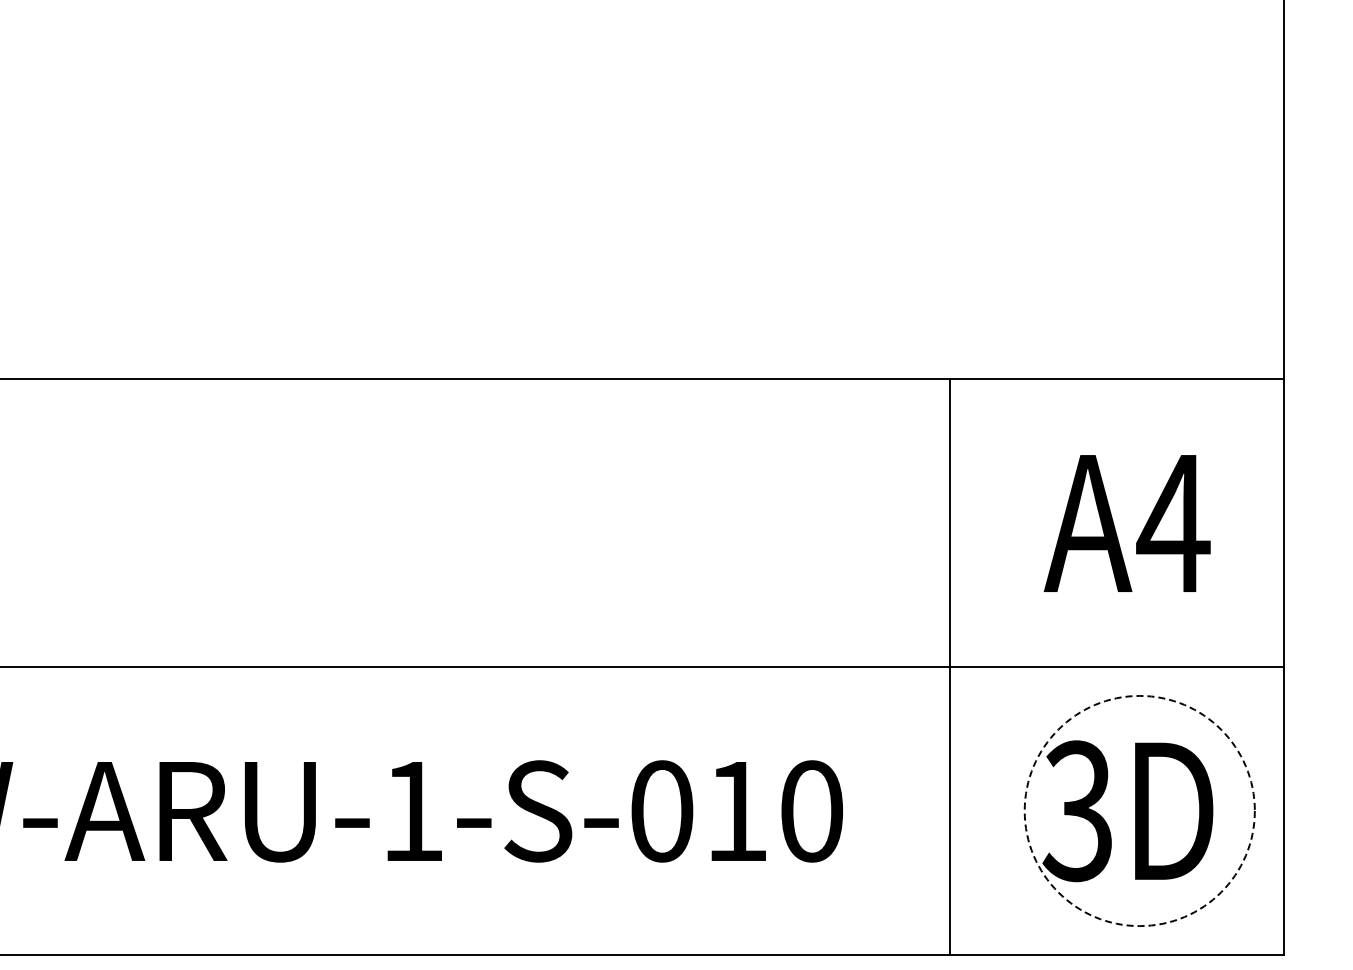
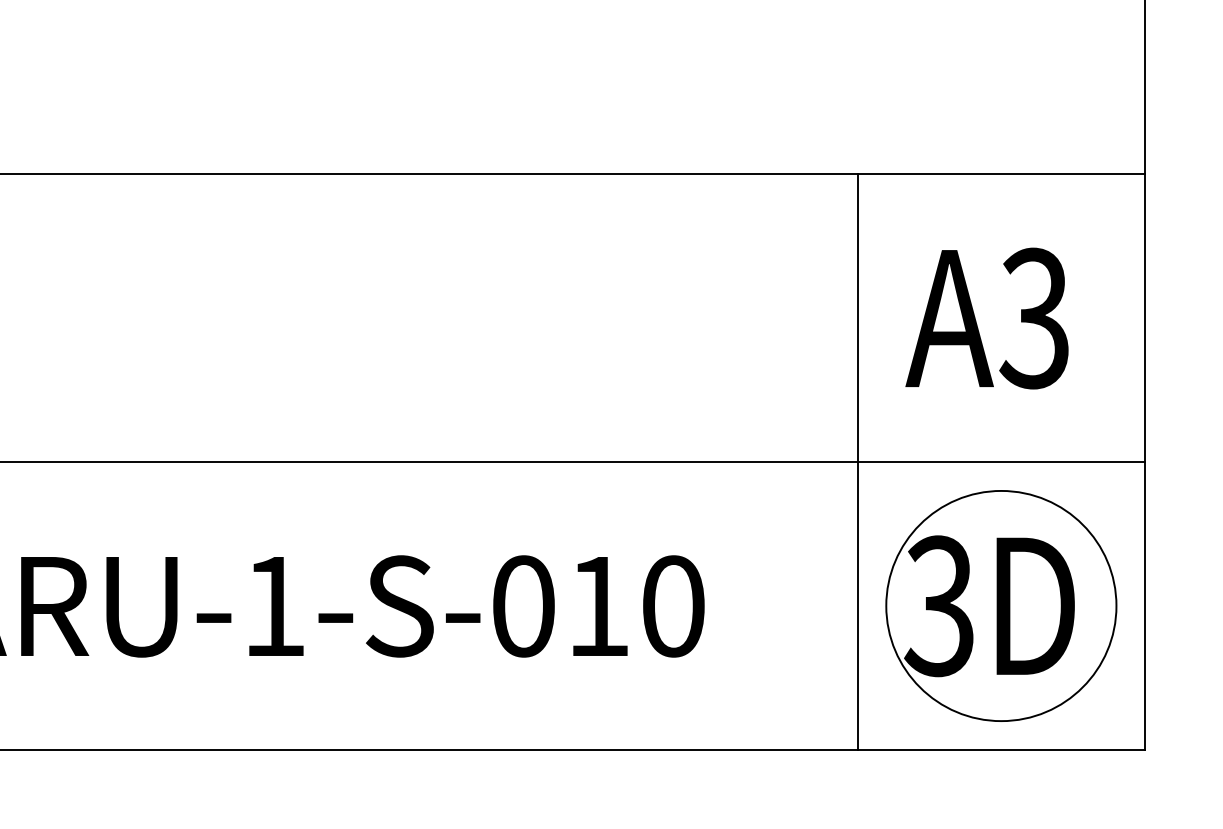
text: (1173, 523) -> (1035, 318), A4 -> A3
line: (949, 666) -> (857, 461), moved
circle: (1139, 810) -> (1001, 605), dashed -> solid

